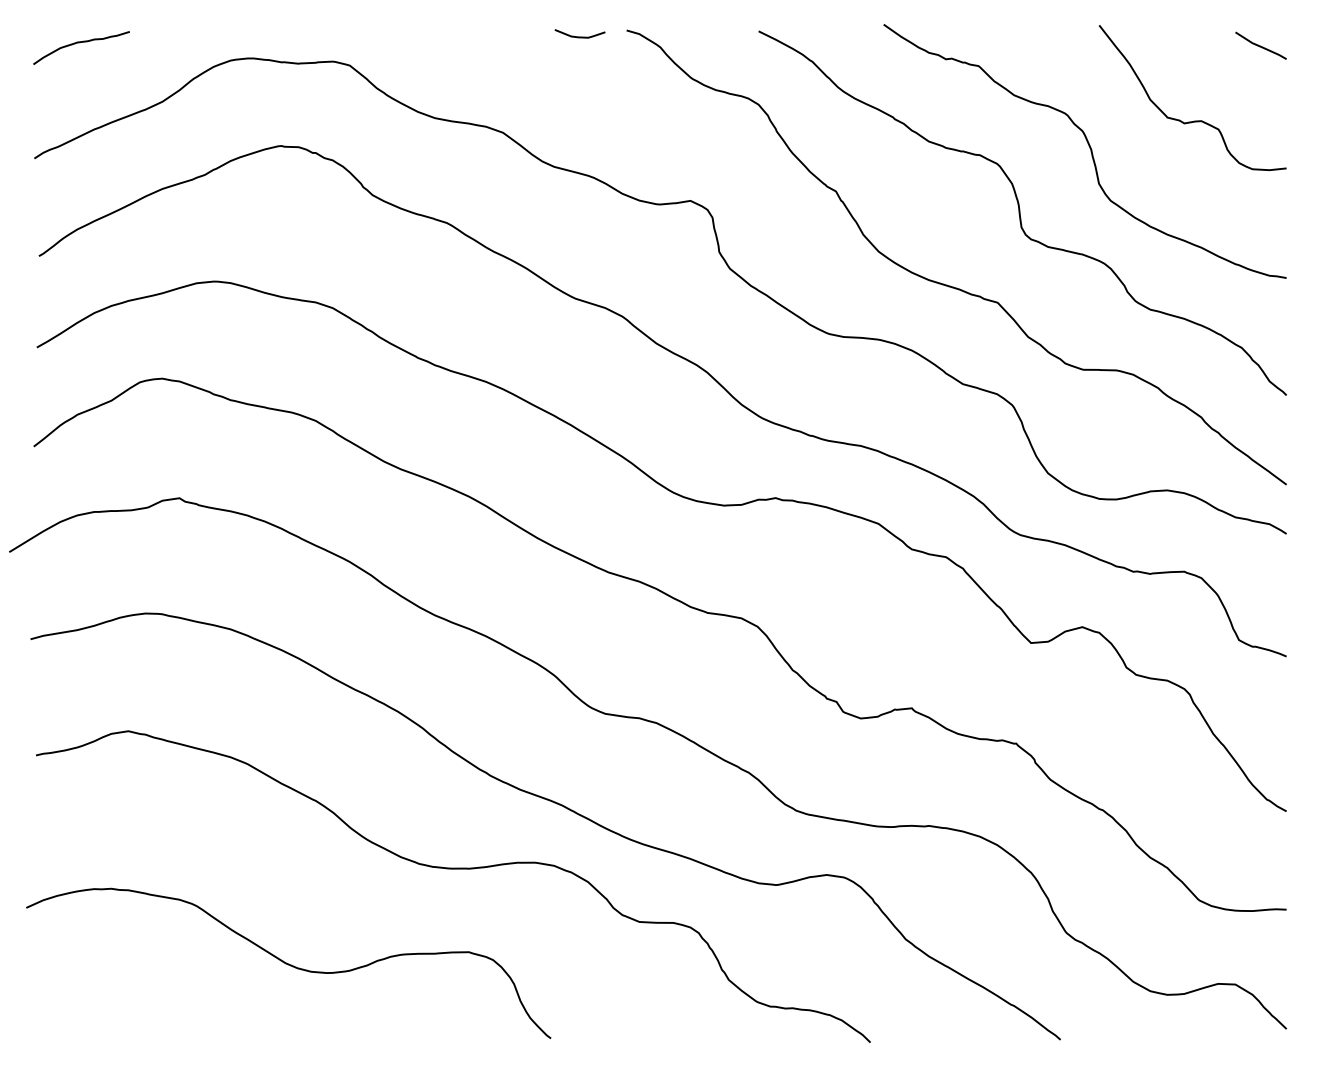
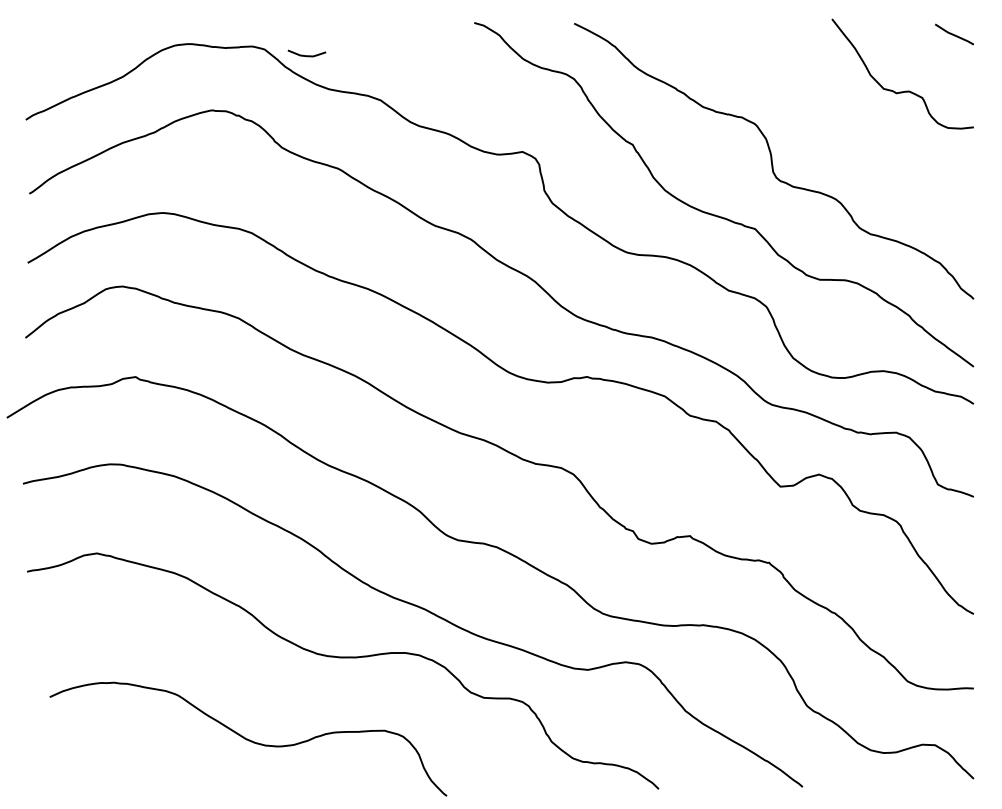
curve: (579, 36) -> (306, 55), moved
curve: (81, 43) -> (61, 32), removed
curve: (1089, 148) -> (824, 112), removed
curve: (287, 962) -> (247, 738), moved

